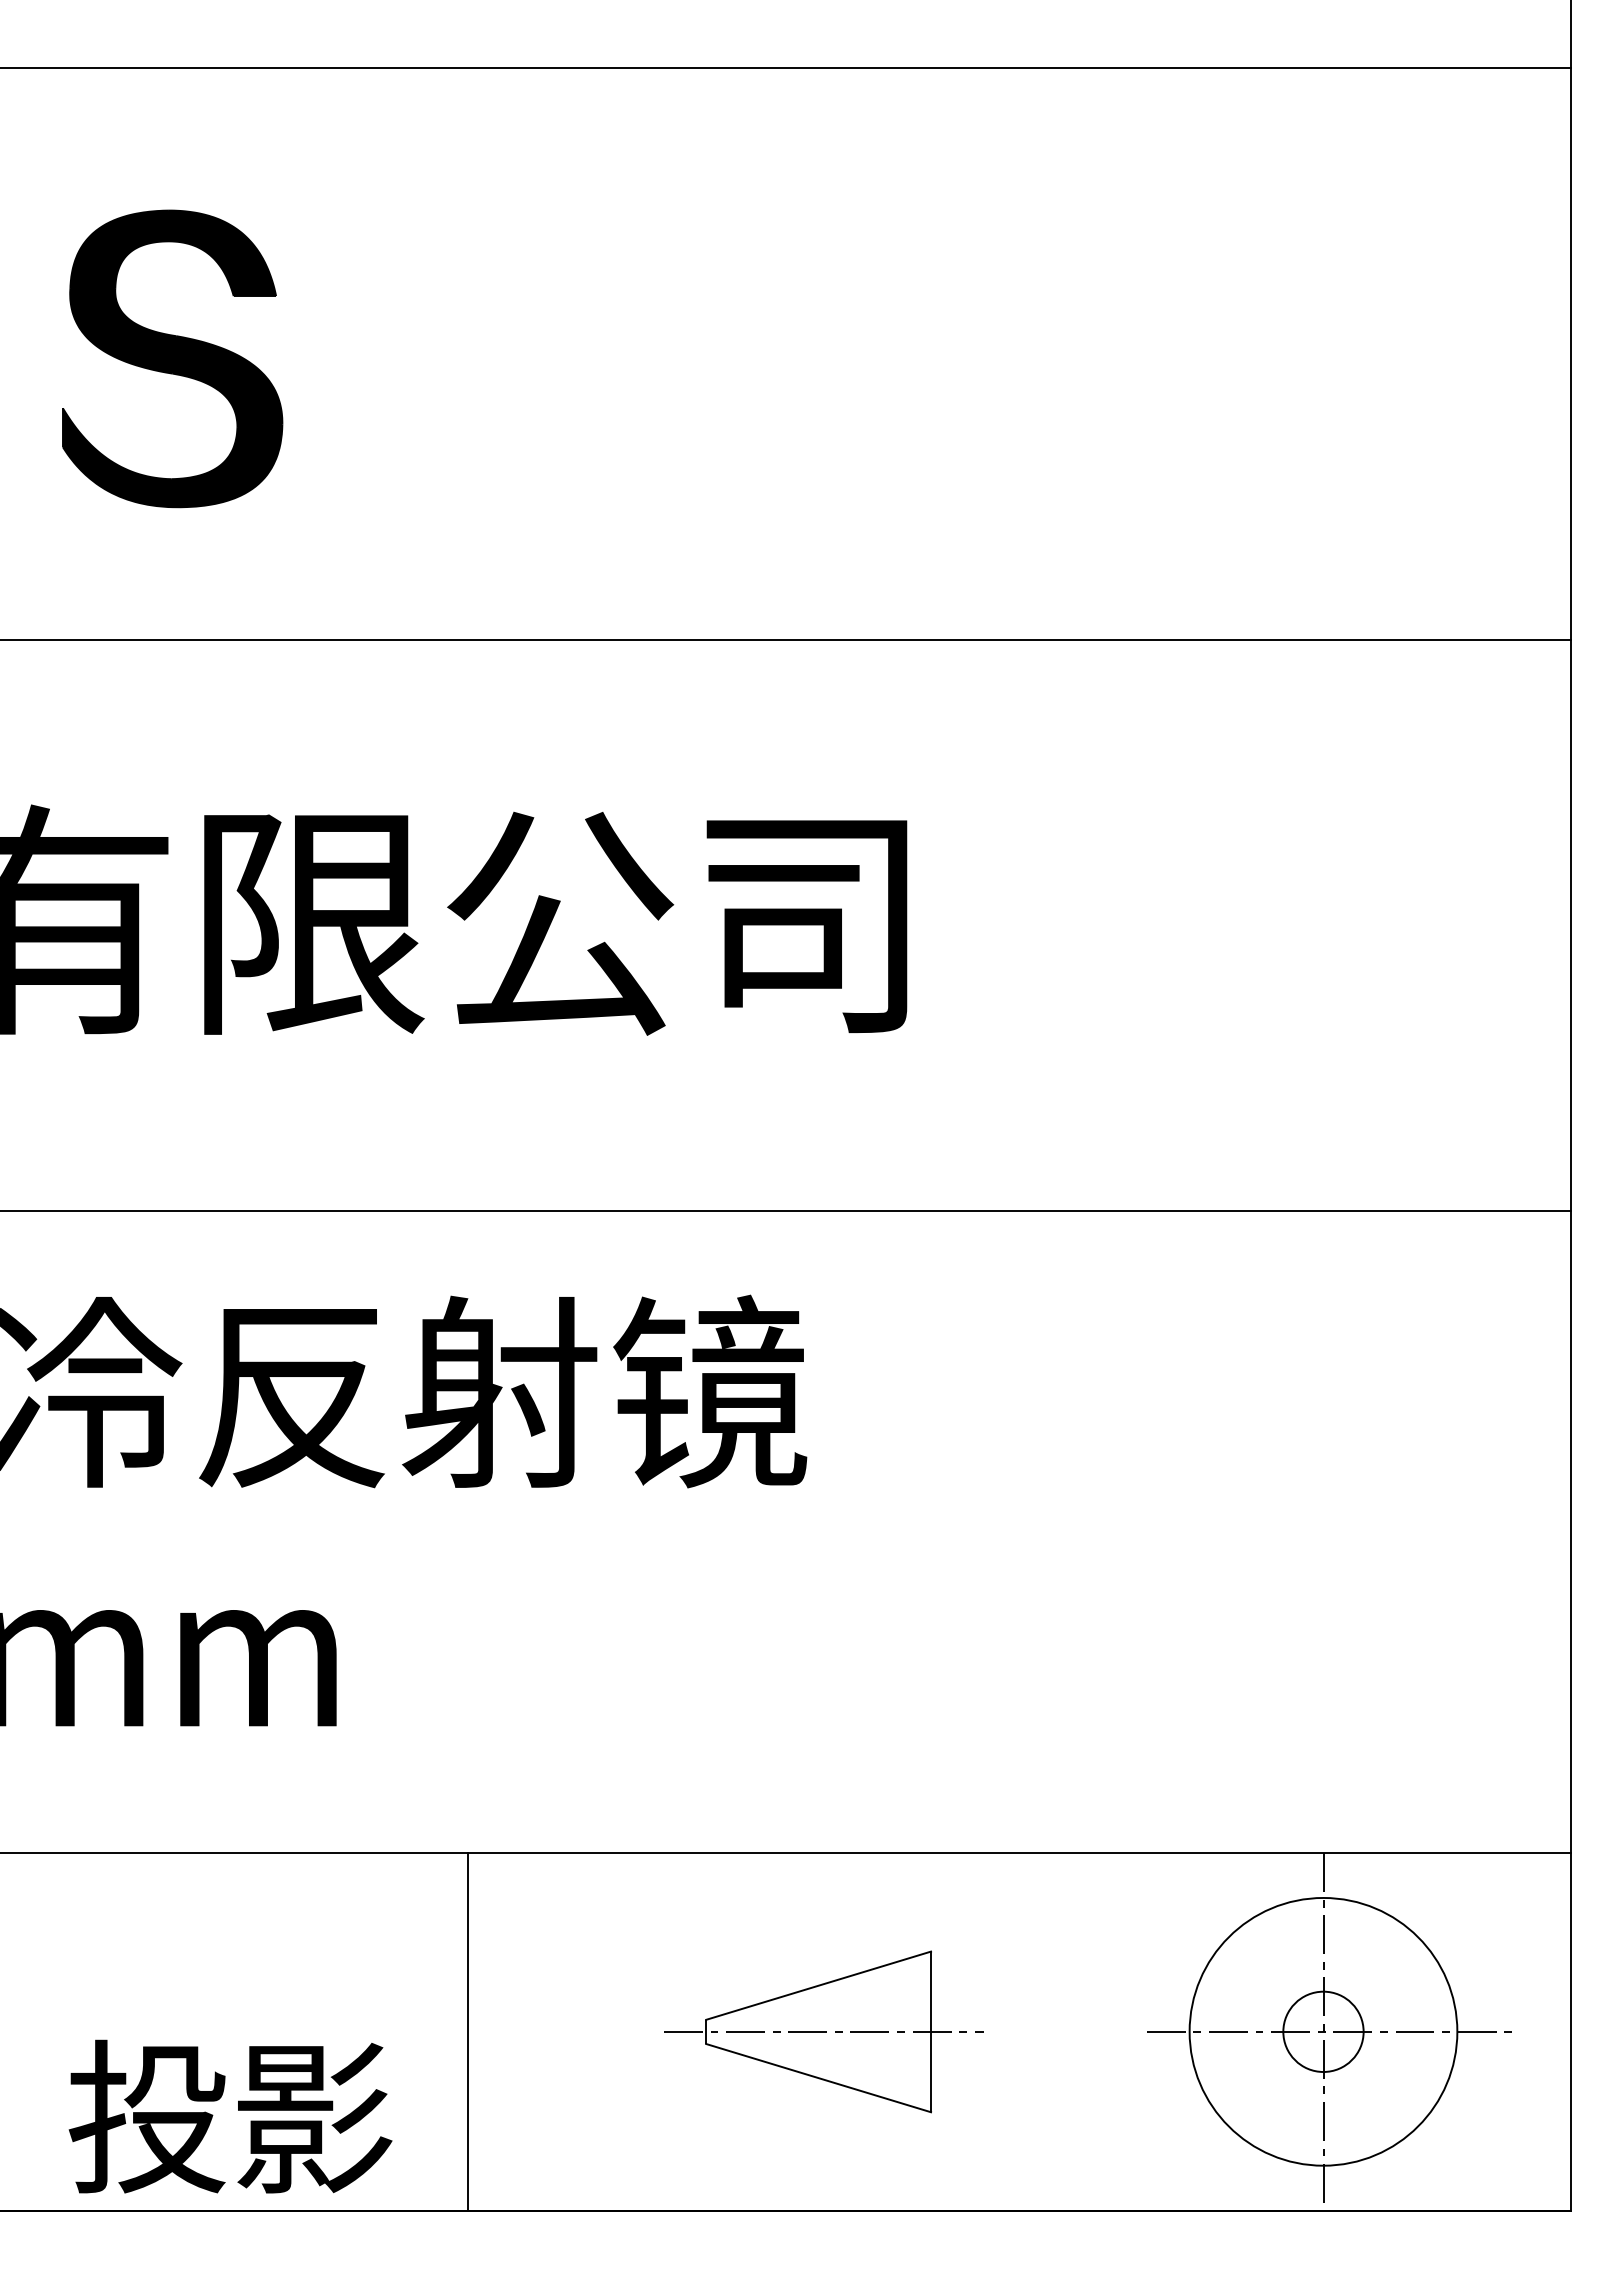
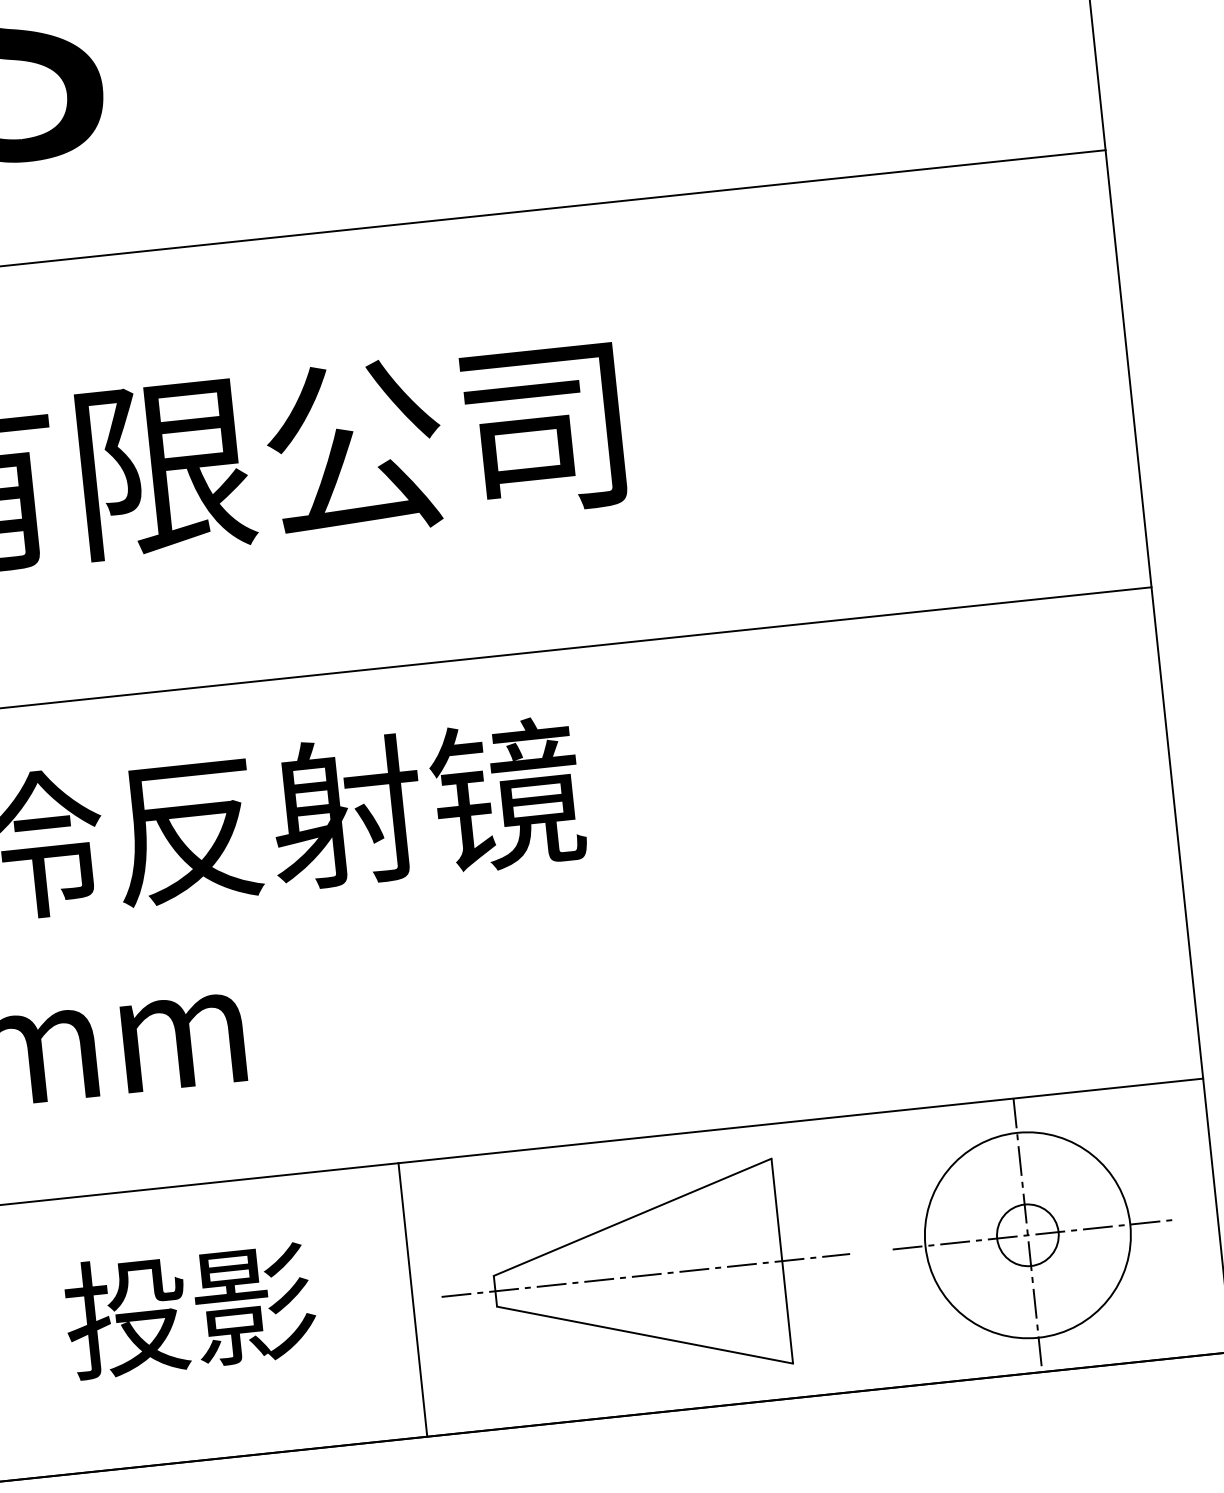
line: (467, 2031) -> (412, 1299), moved
part: (823, 2031) -> (645, 1275), size x1.67
text: (230, 2116) -> (190, 1309), moved

